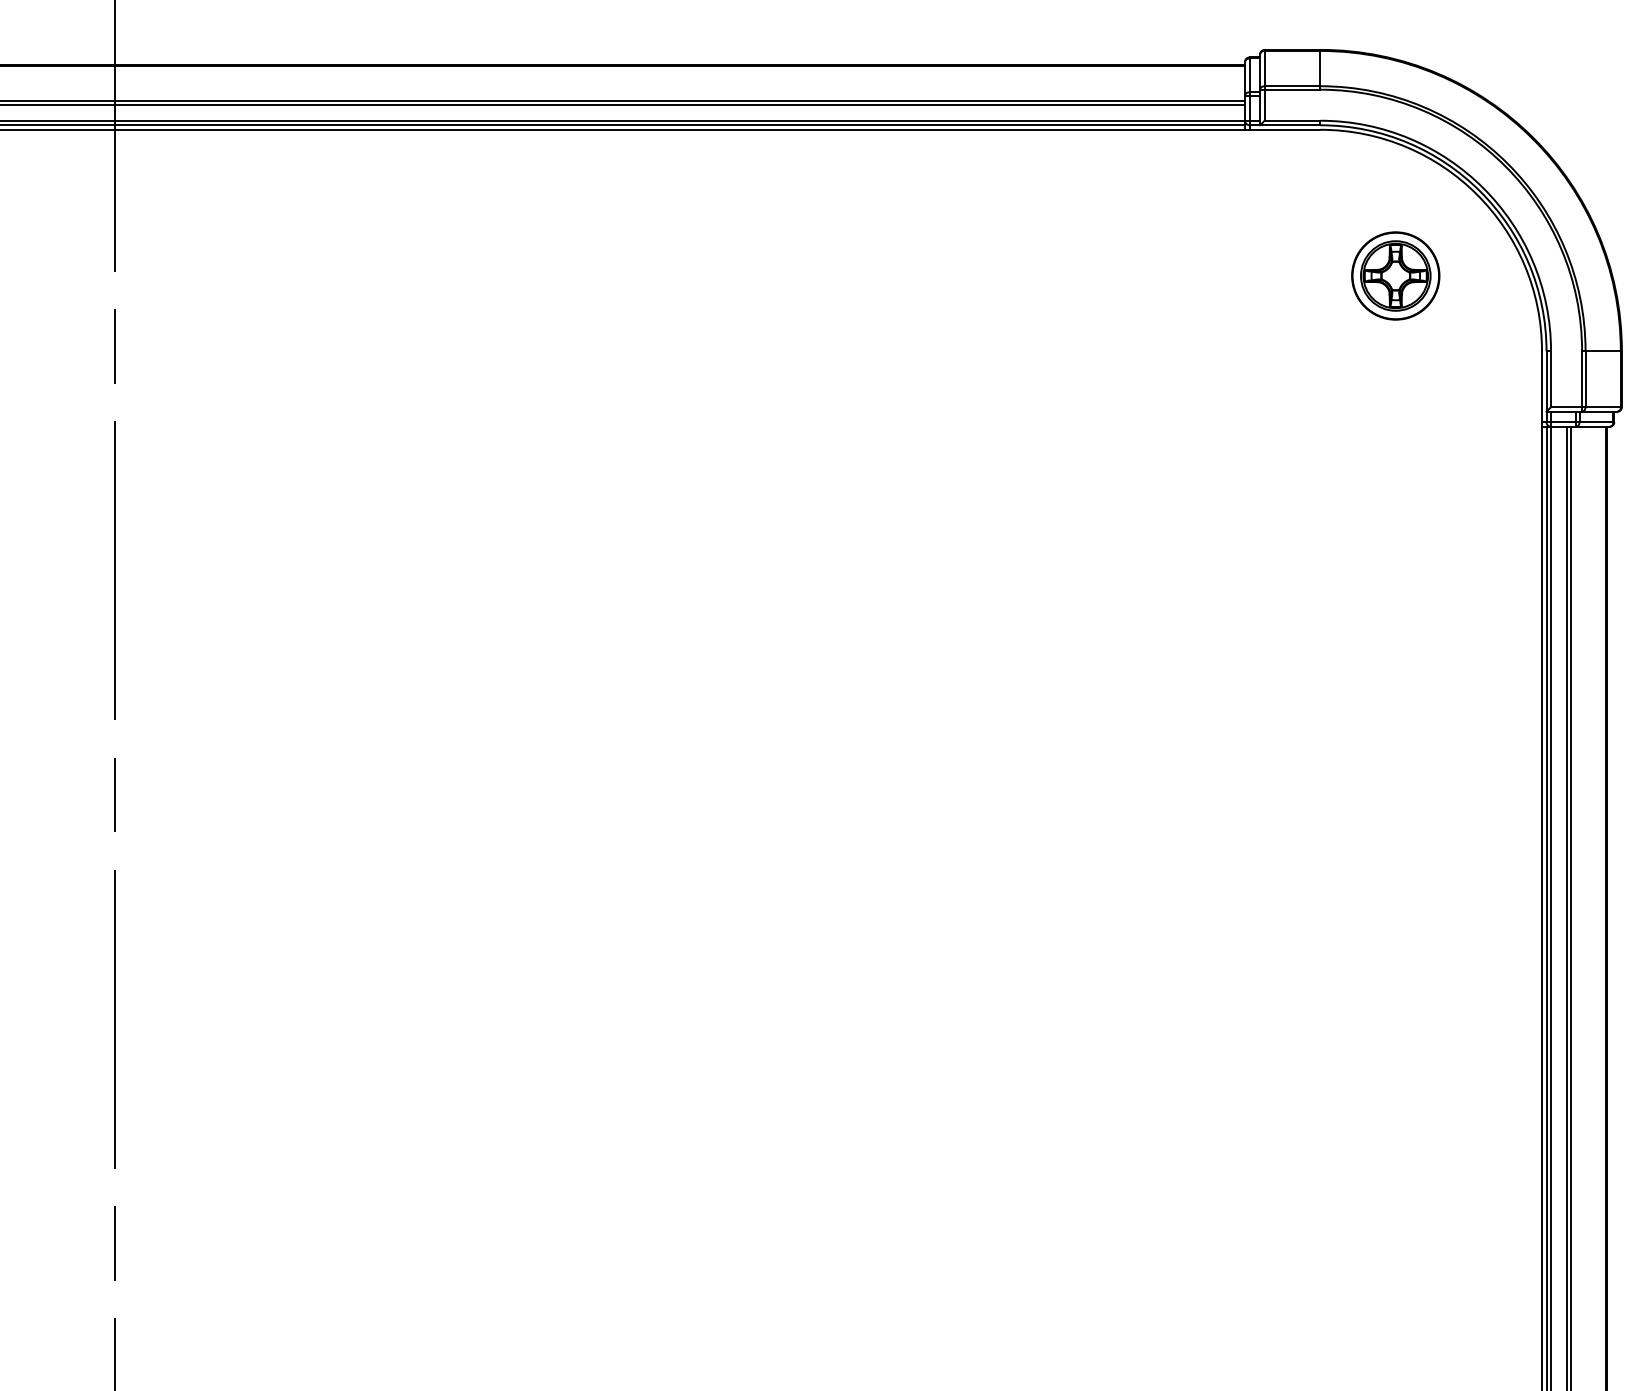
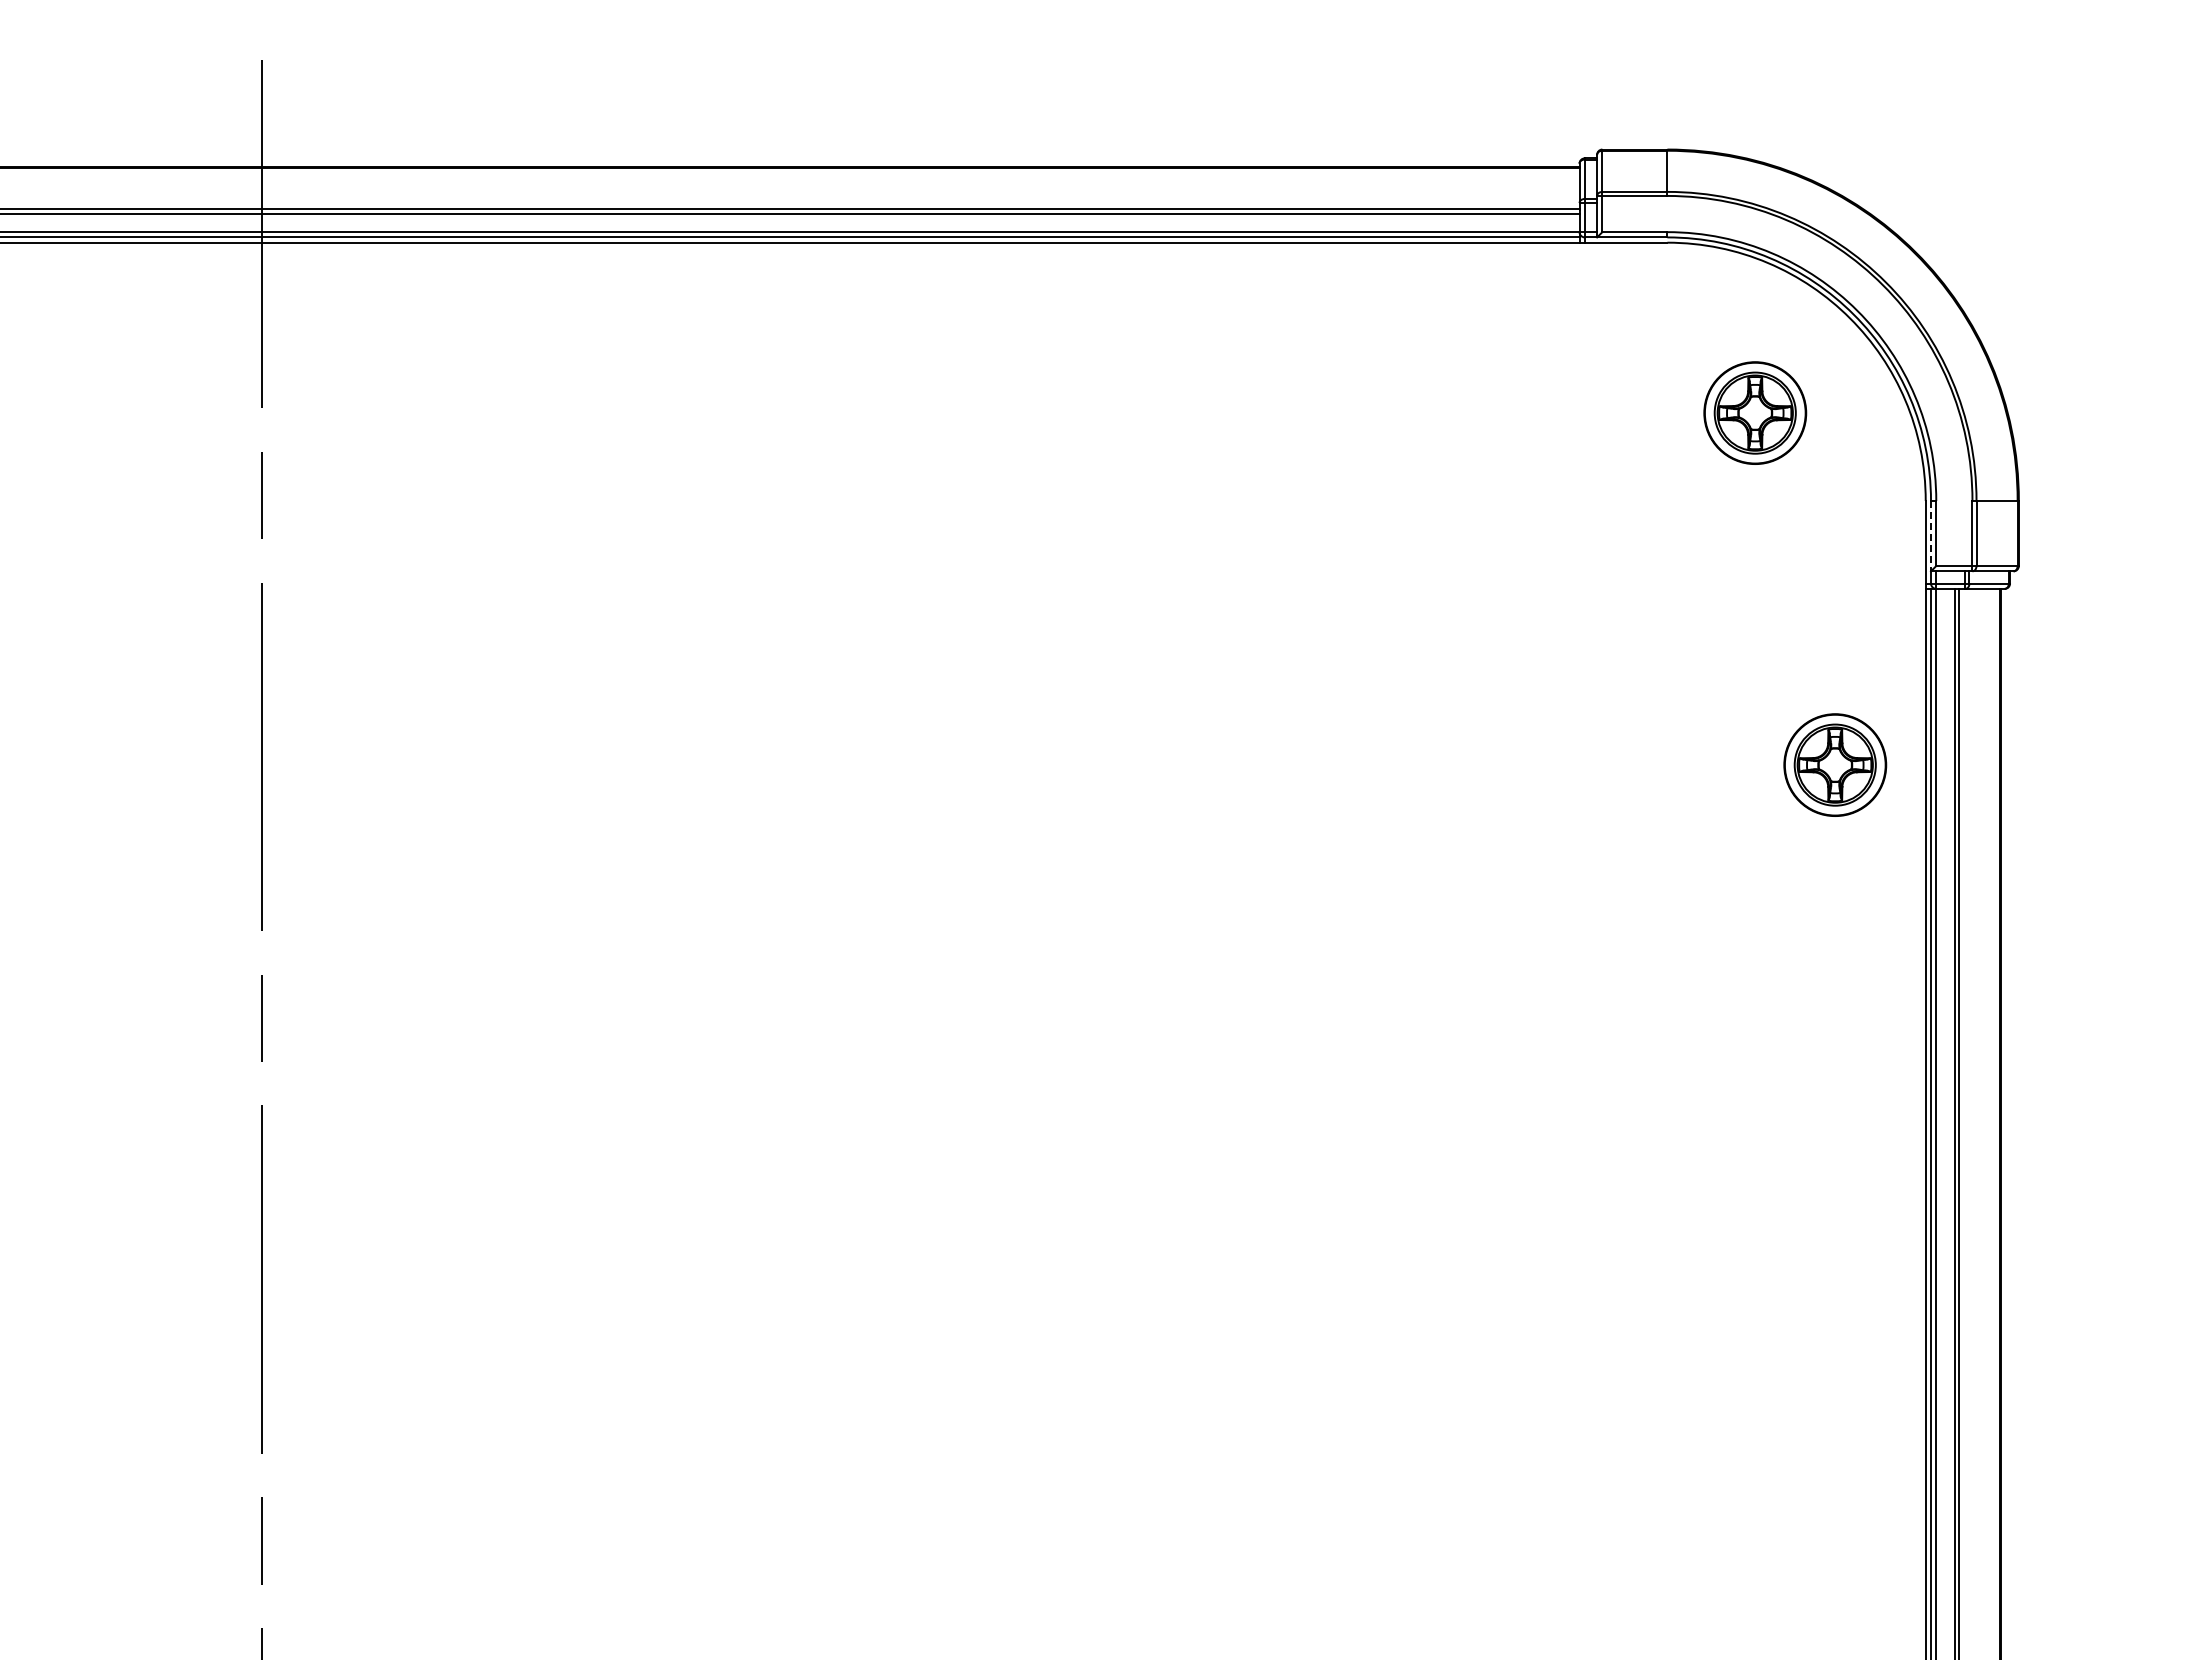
line: (1546, 381) -> (1931, 536), solid -> dashed
part: (1464, 577) -> (1835, 764), added

